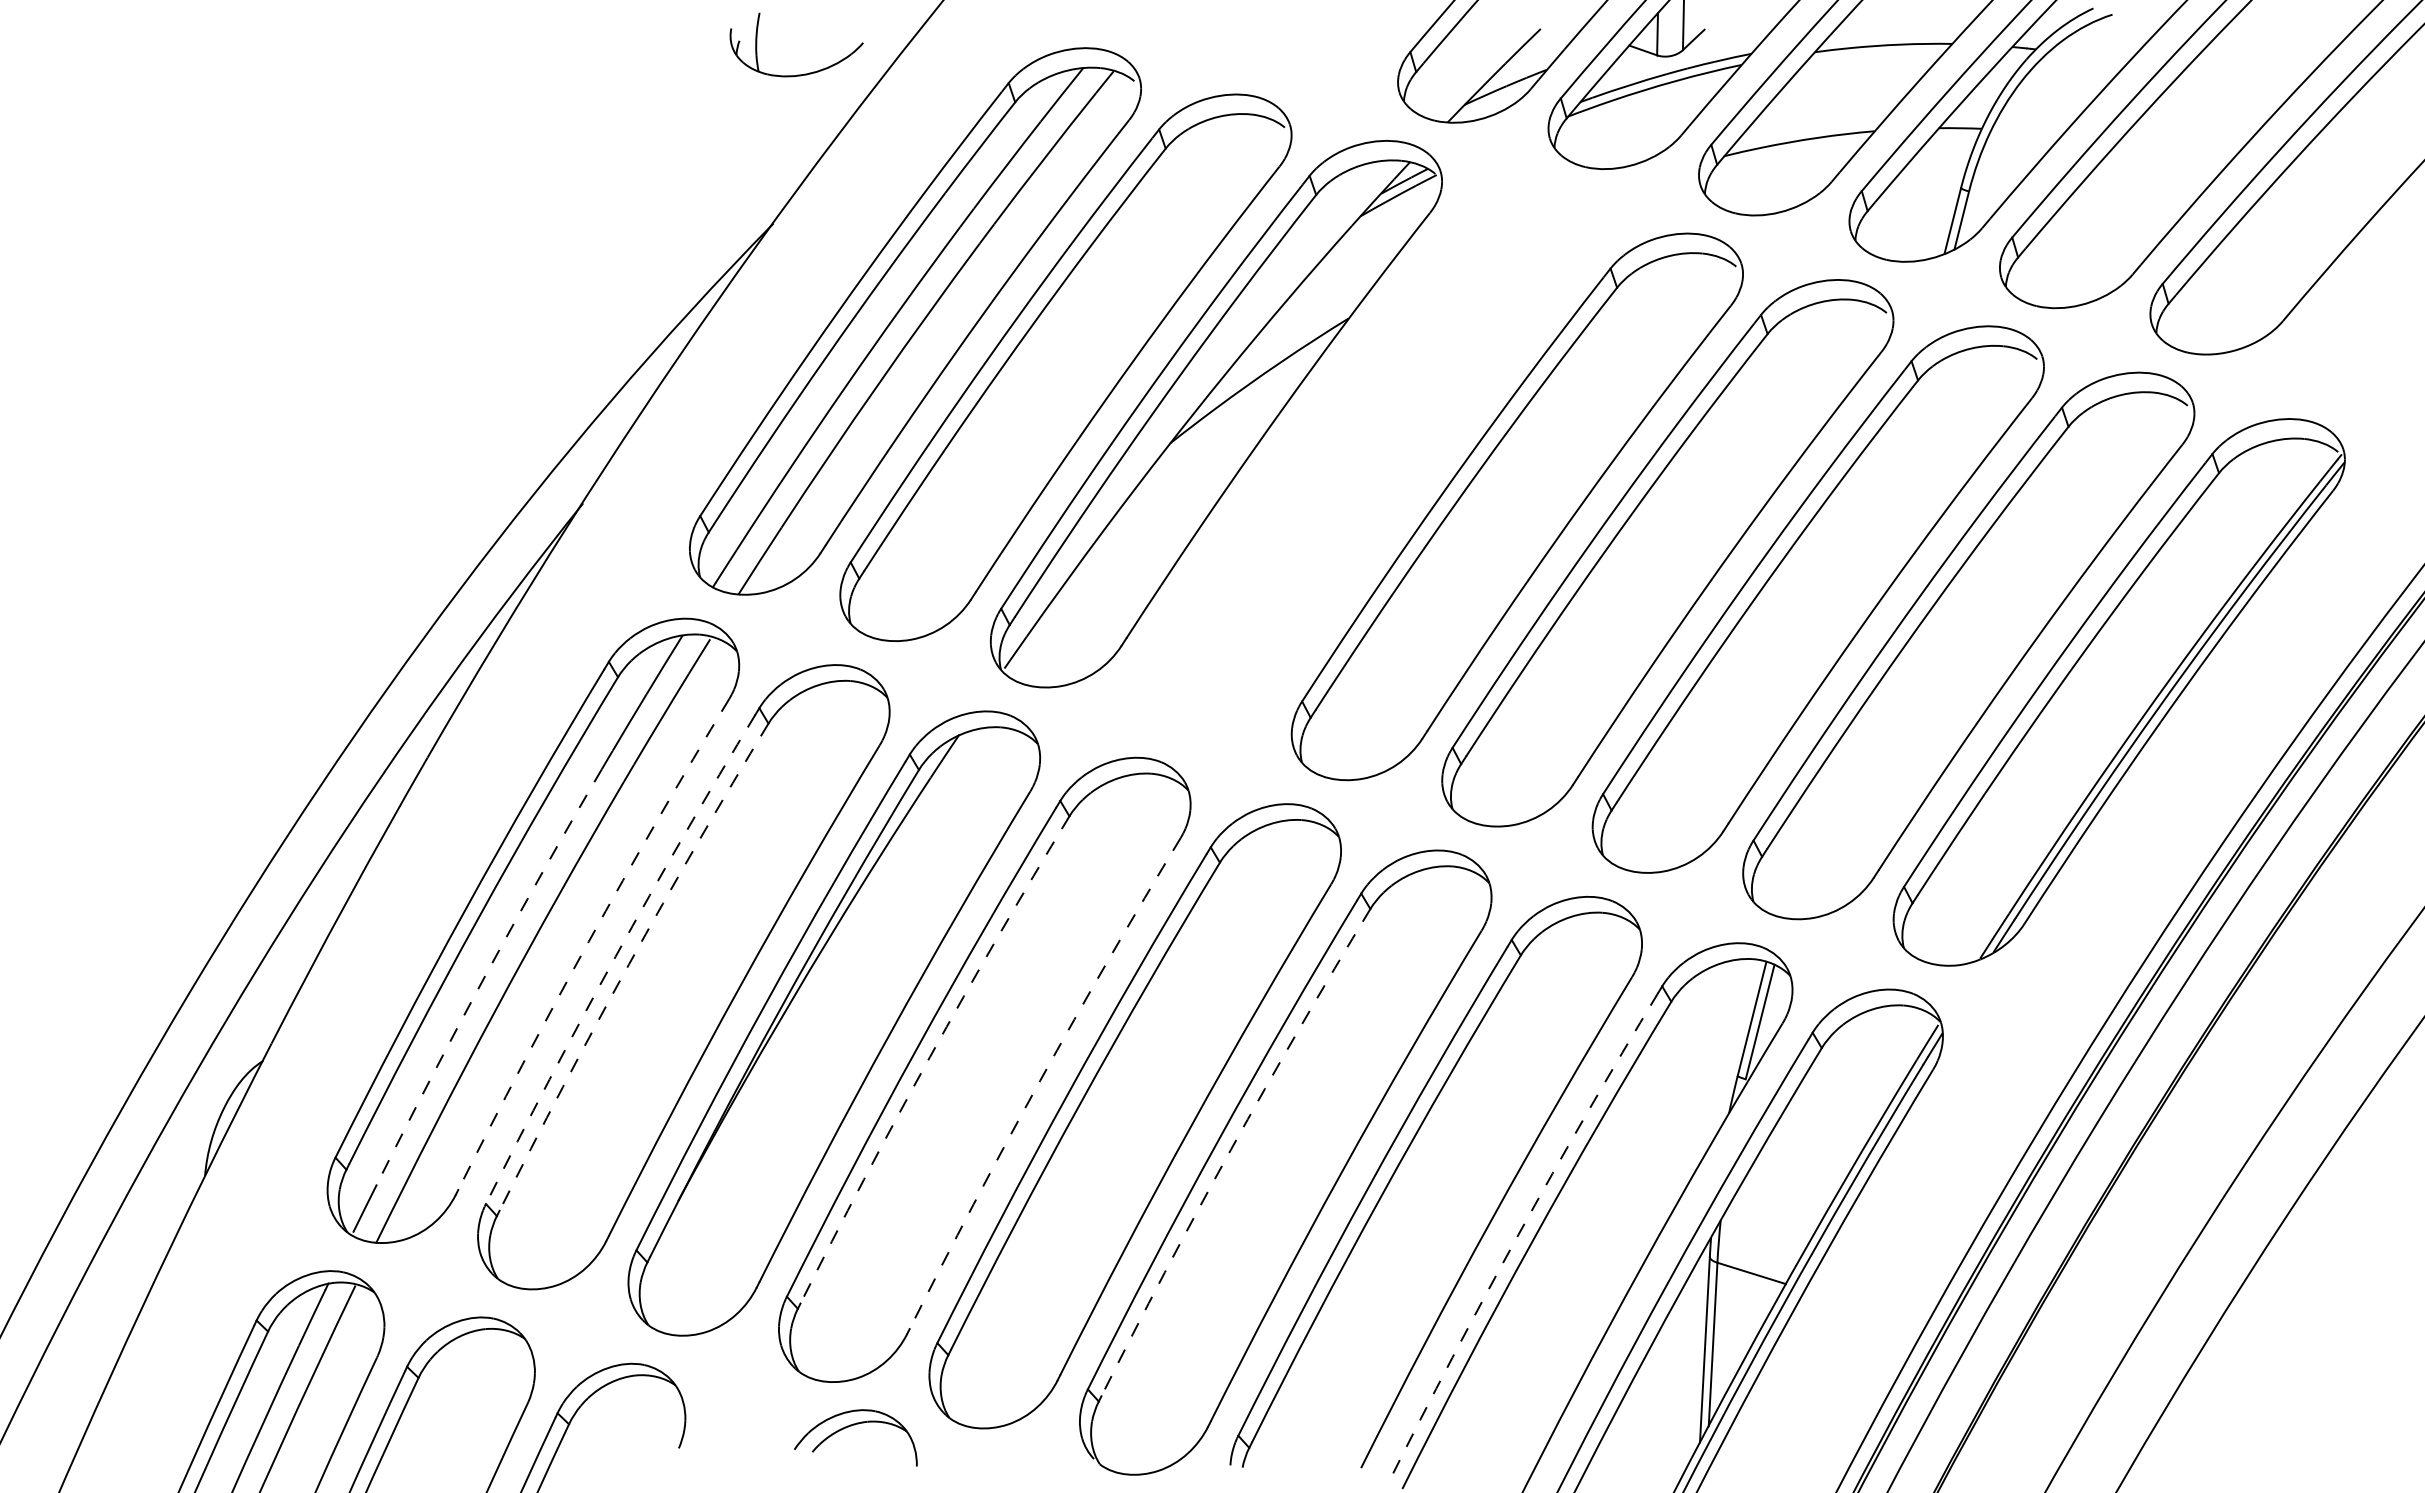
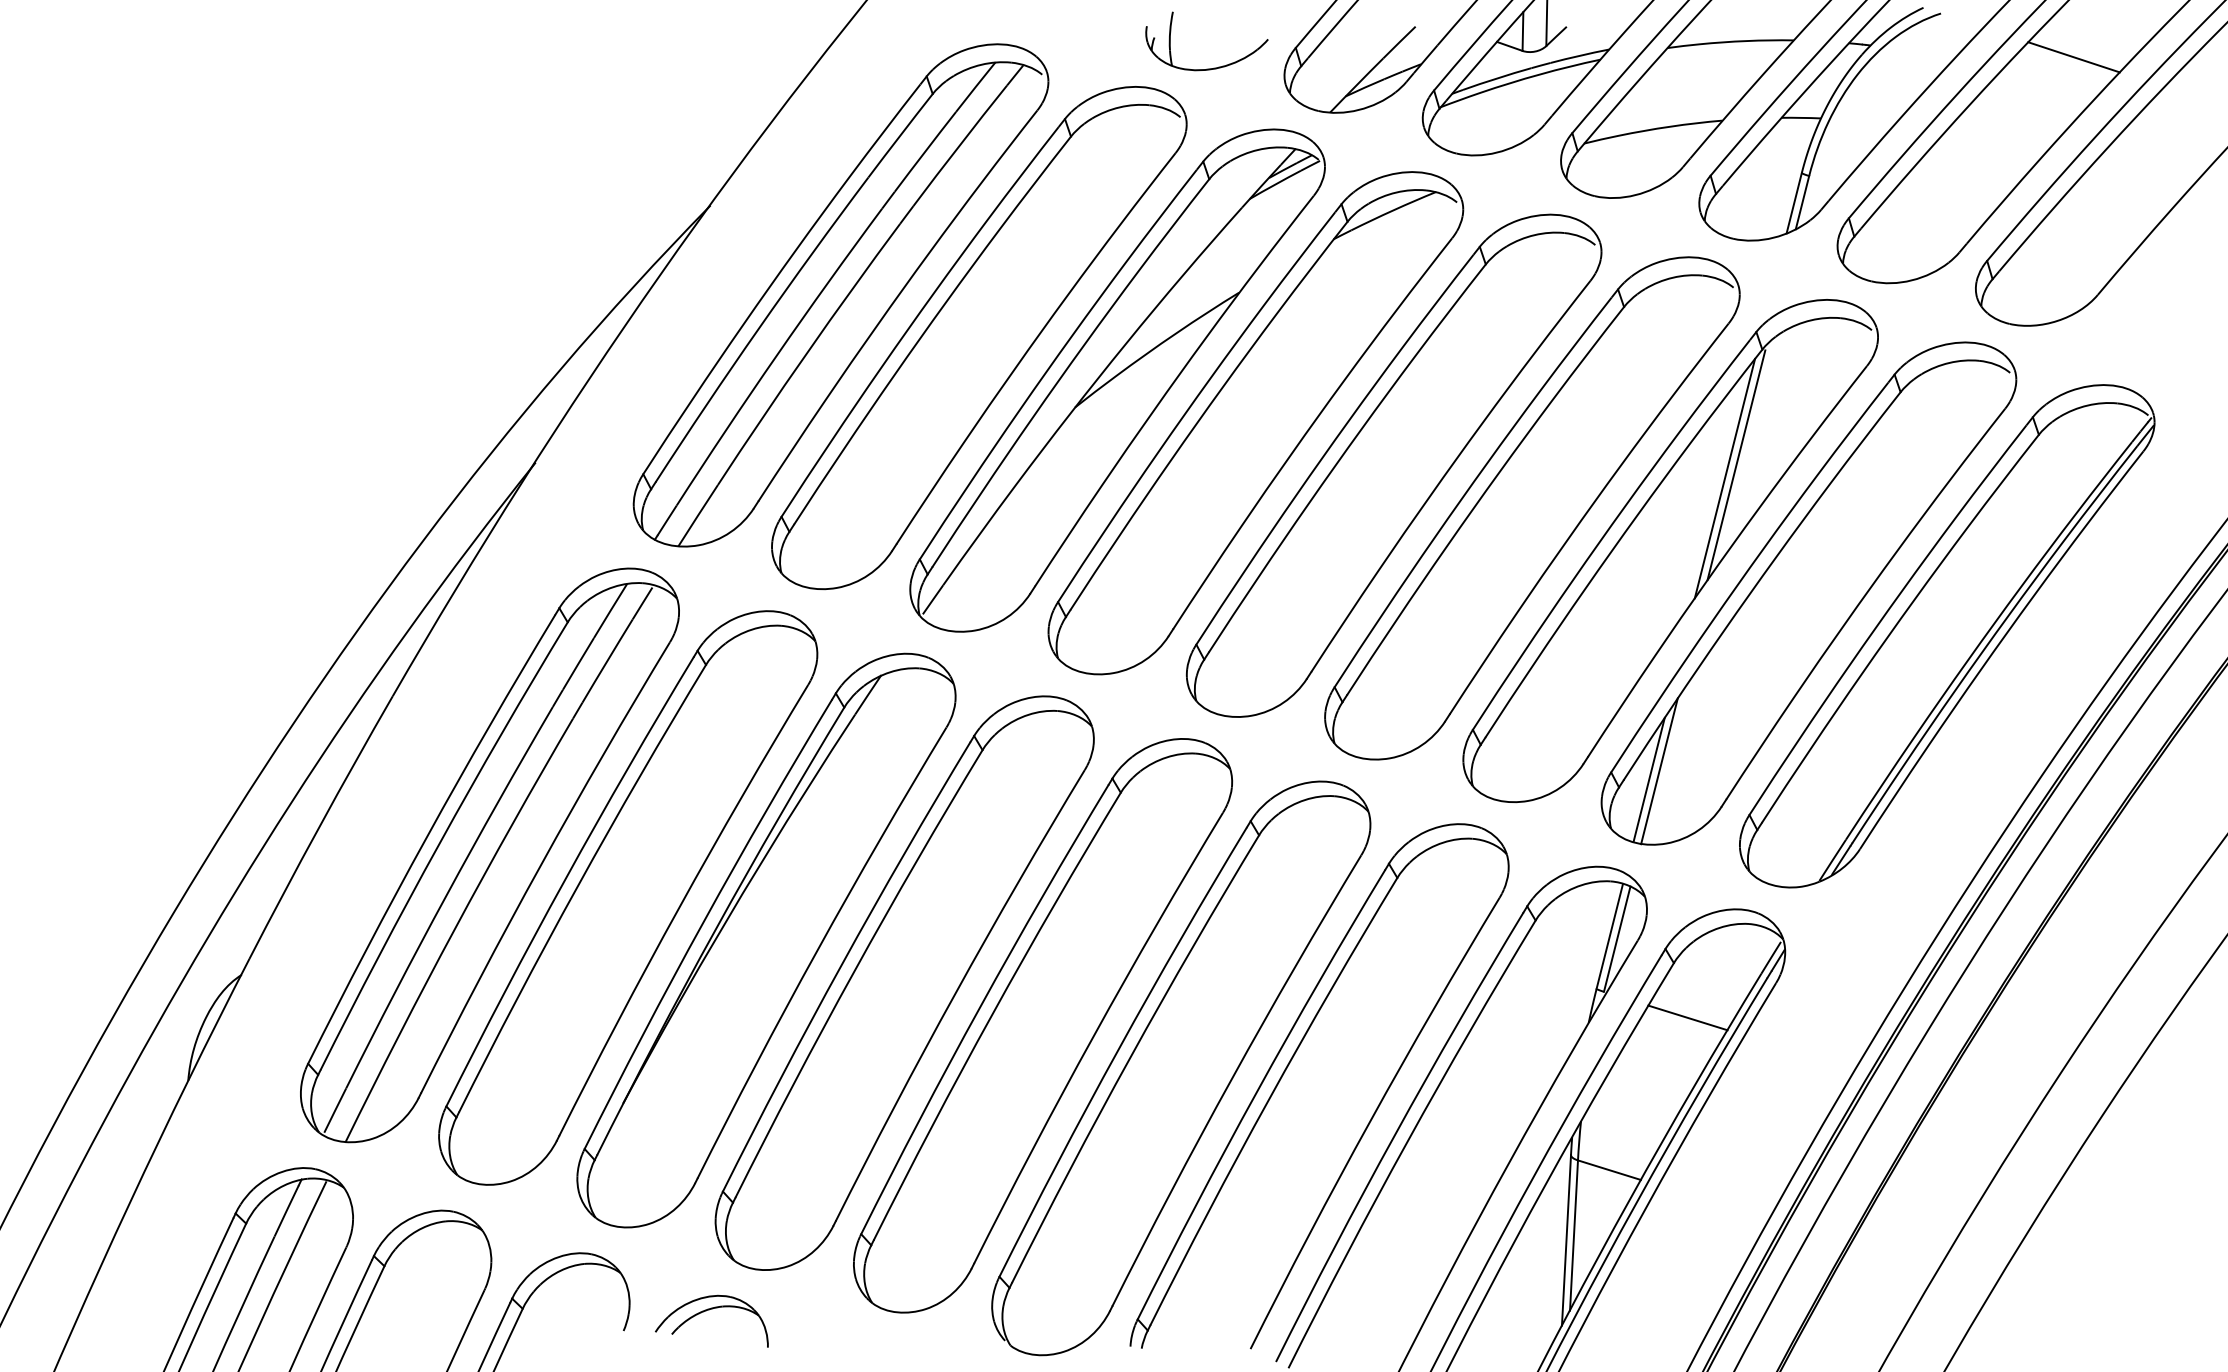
line: (2257, 61) -> (2074, 56), added
part: (797, 74) -> (1207, 68), moved
part: (1366, 460) -> (1255, 423), added
line: (1889, 506) -> (1736, 465), added
line: (1877, 520) -> (1725, 478), added
line: (1806, 838) -> (1659, 770), added
line: (1794, 848) -> (1648, 779), added
arc: (588, 941) -> (540, 865), dashed -> solid
arc: (615, 956) -> (565, 878), dashed -> solid
arc: (628, 964) -> (577, 886), dashed -> solid
arc: (485, 974) -> (445, 895), dashed -> solid
arc: (929, 1057) -> (853, 971), dashed -> solid
arc: (1040, 1080) -> (955, 992), dashed -> solid
line: (1837, 1107) -> (1688, 1017), added
arc: (1230, 1149) -> (1130, 1056), dashed -> solid
arc: (1518, 1234) -> (1395, 1134), dashed -> solid
part: (851, 1426) -> (707, 1310), moved

